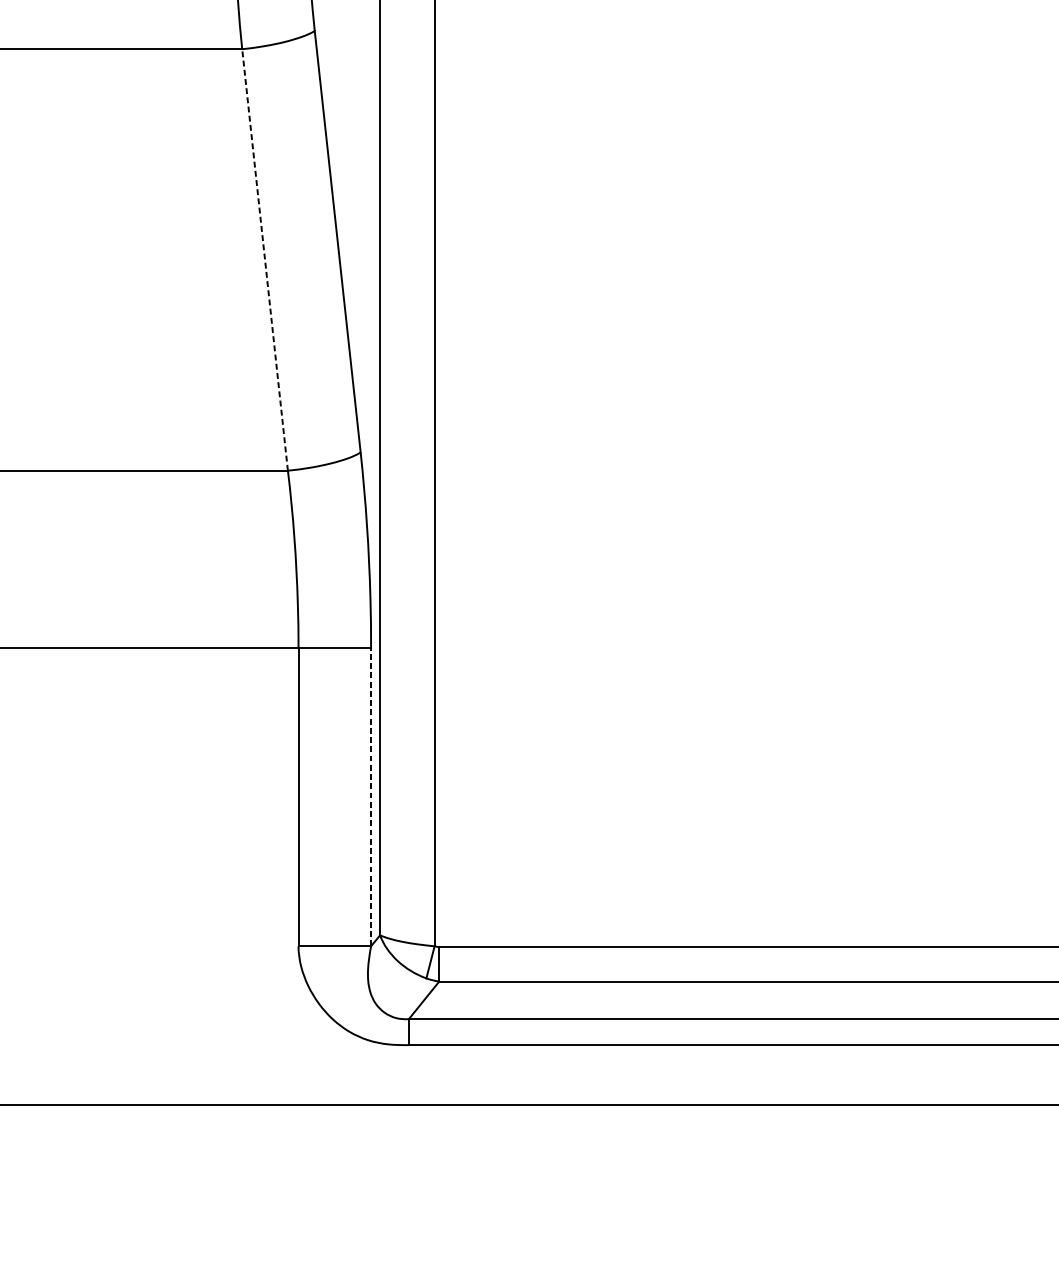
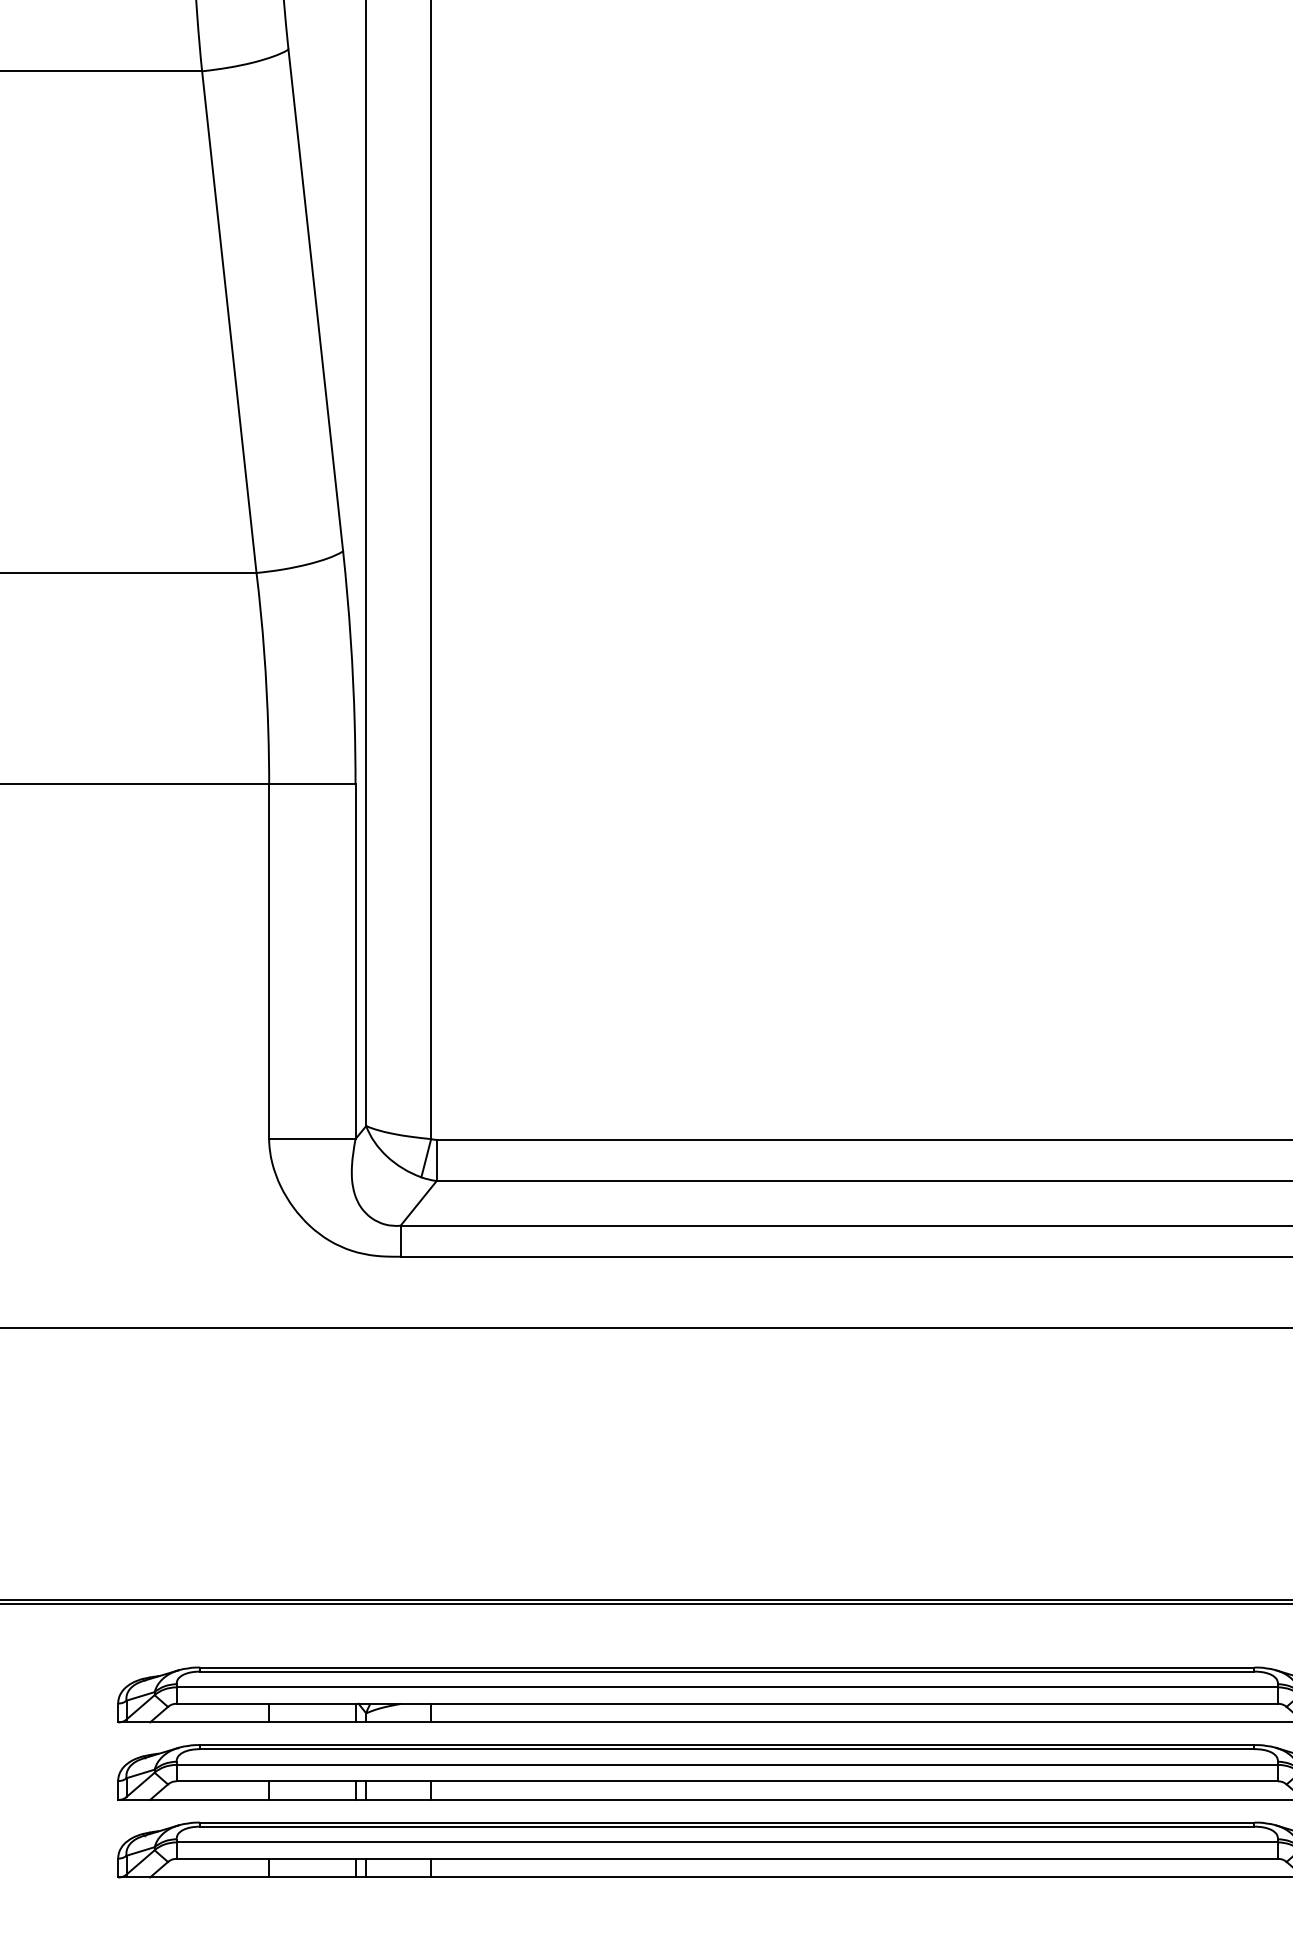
line: (265, 259) -> (229, 321), dashed -> solid
line: (371, 797) -> (355, 961), dashed -> solid

